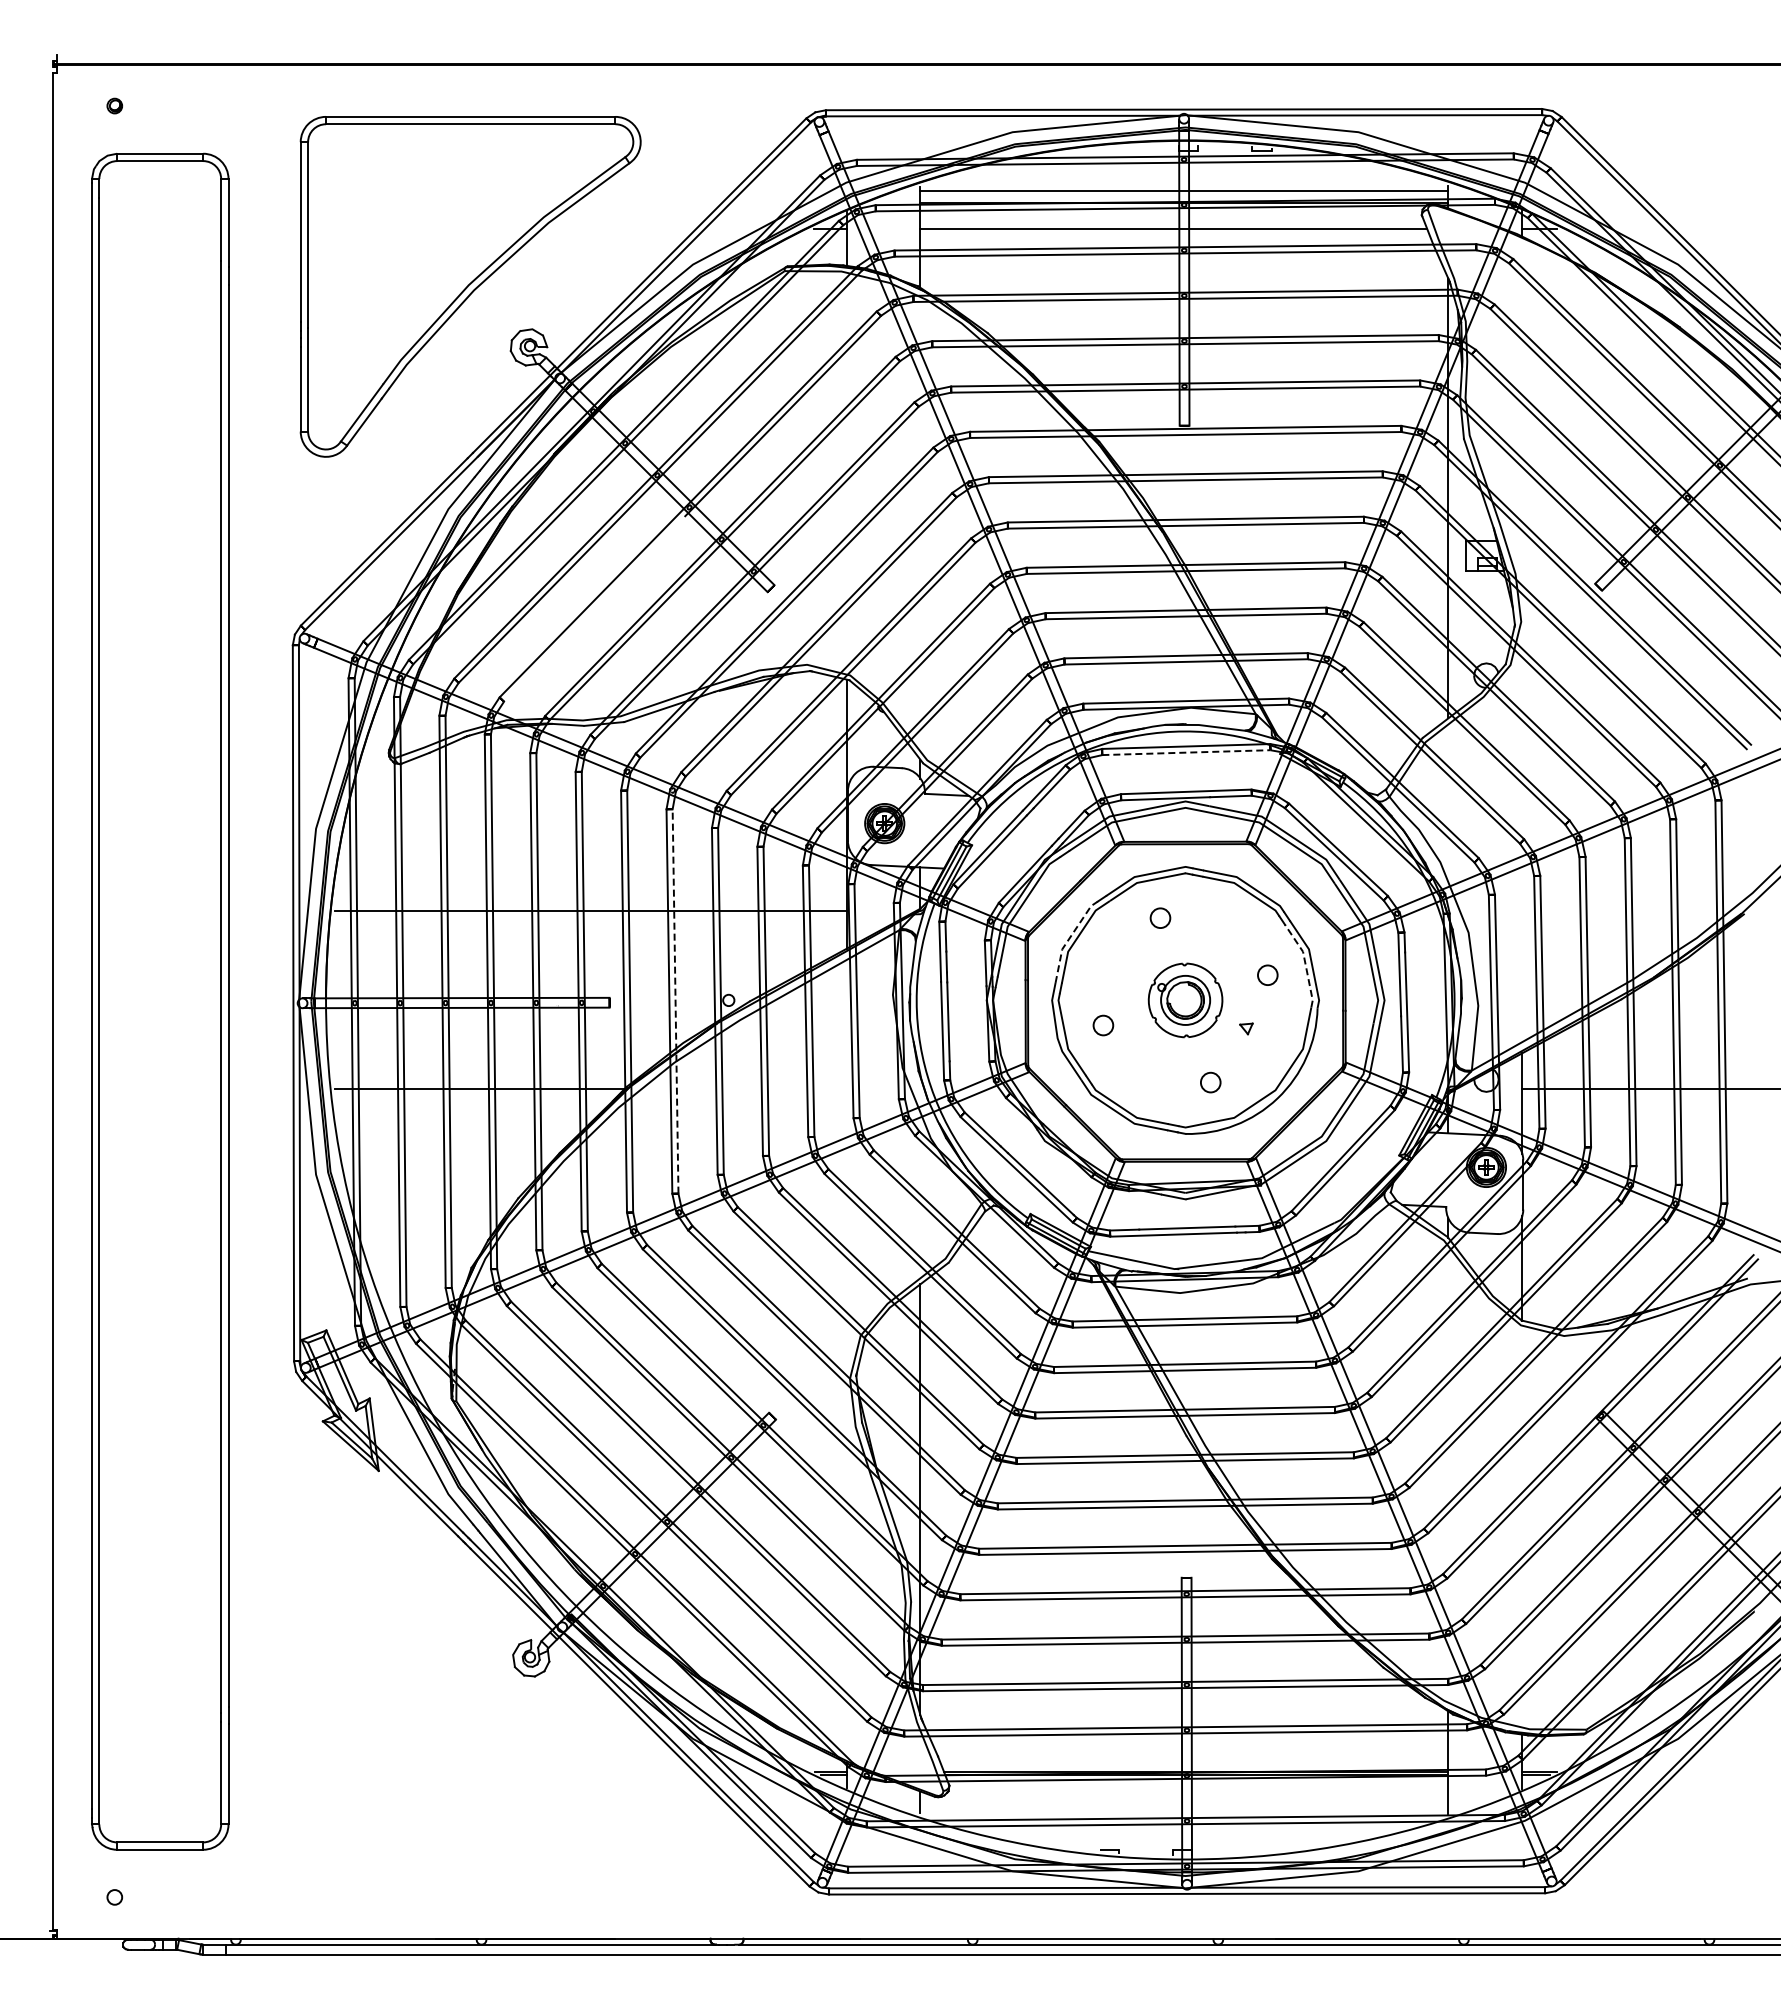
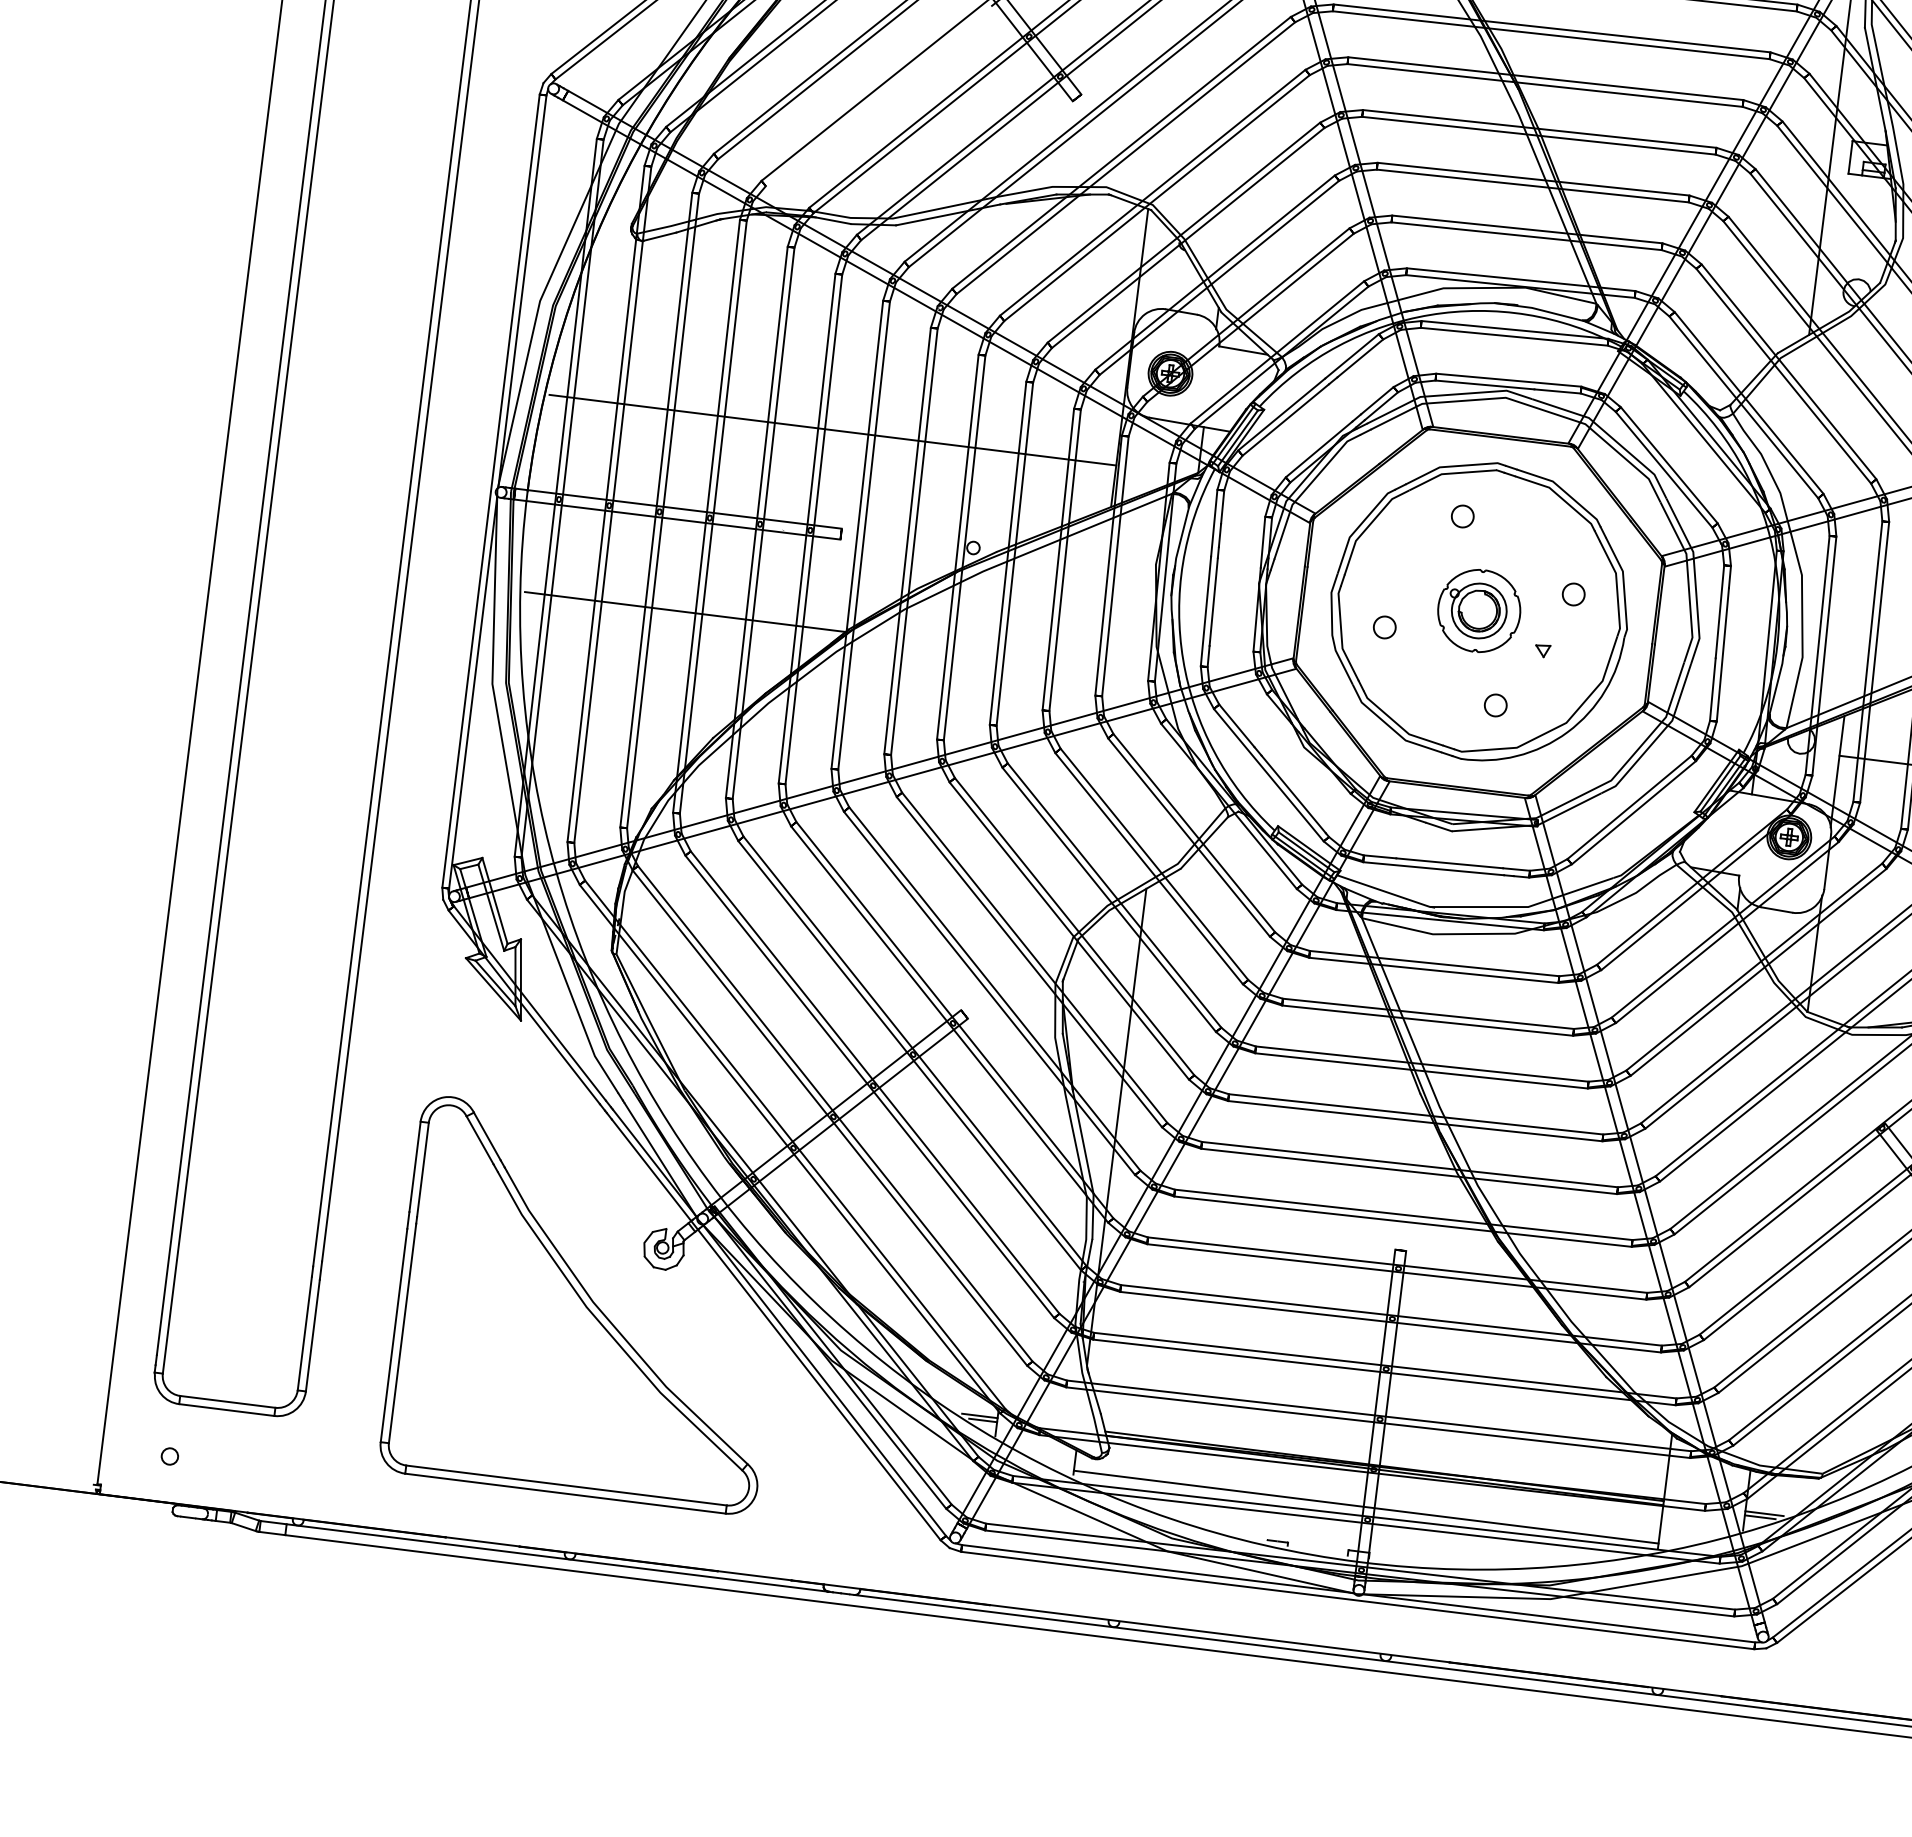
line: (1186, 752) -> (1514, 336), dashed -> solid
line: (1069, 938) -> (1359, 526), dashed -> solid
line: (1305, 963) -> (1617, 586), dashed -> solid
line: (675, 1000) -> (914, 540), dashed -> solid
part: (470, 1716) -> (588, 1305), added
line: (1184, 1809) -> (1366, 1506), added

